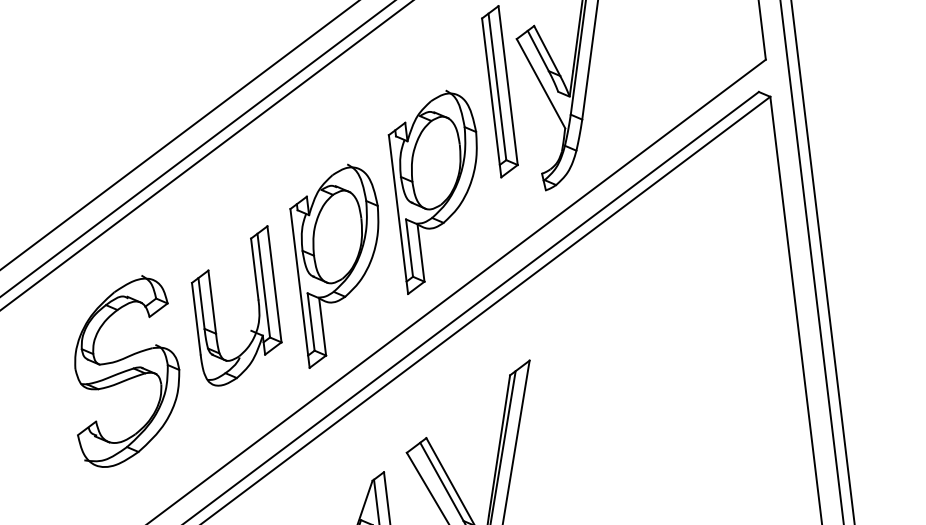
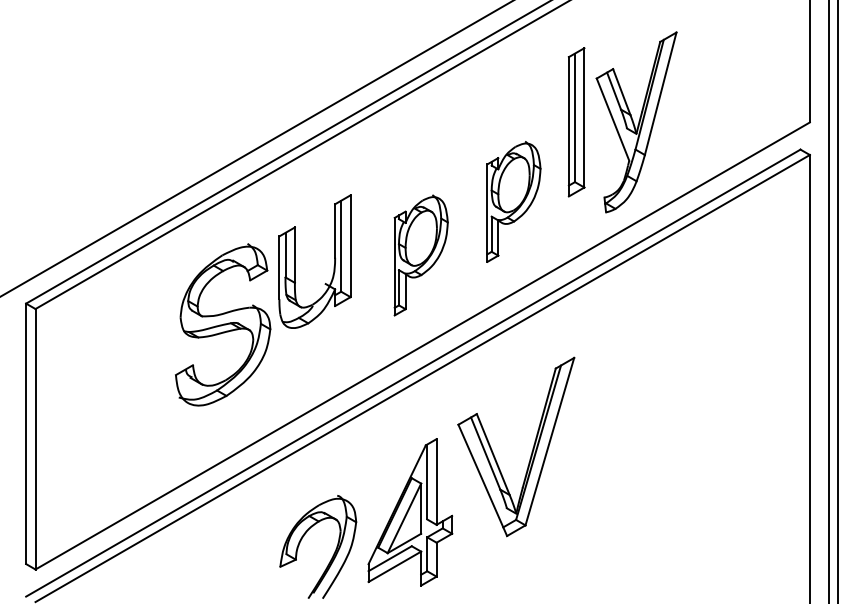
part: (438, 190) -> (513, 201), size x0.7
part: (341, 264) -> (421, 255), size x0.7
part: (213, 309) -> (295, 261), moved

